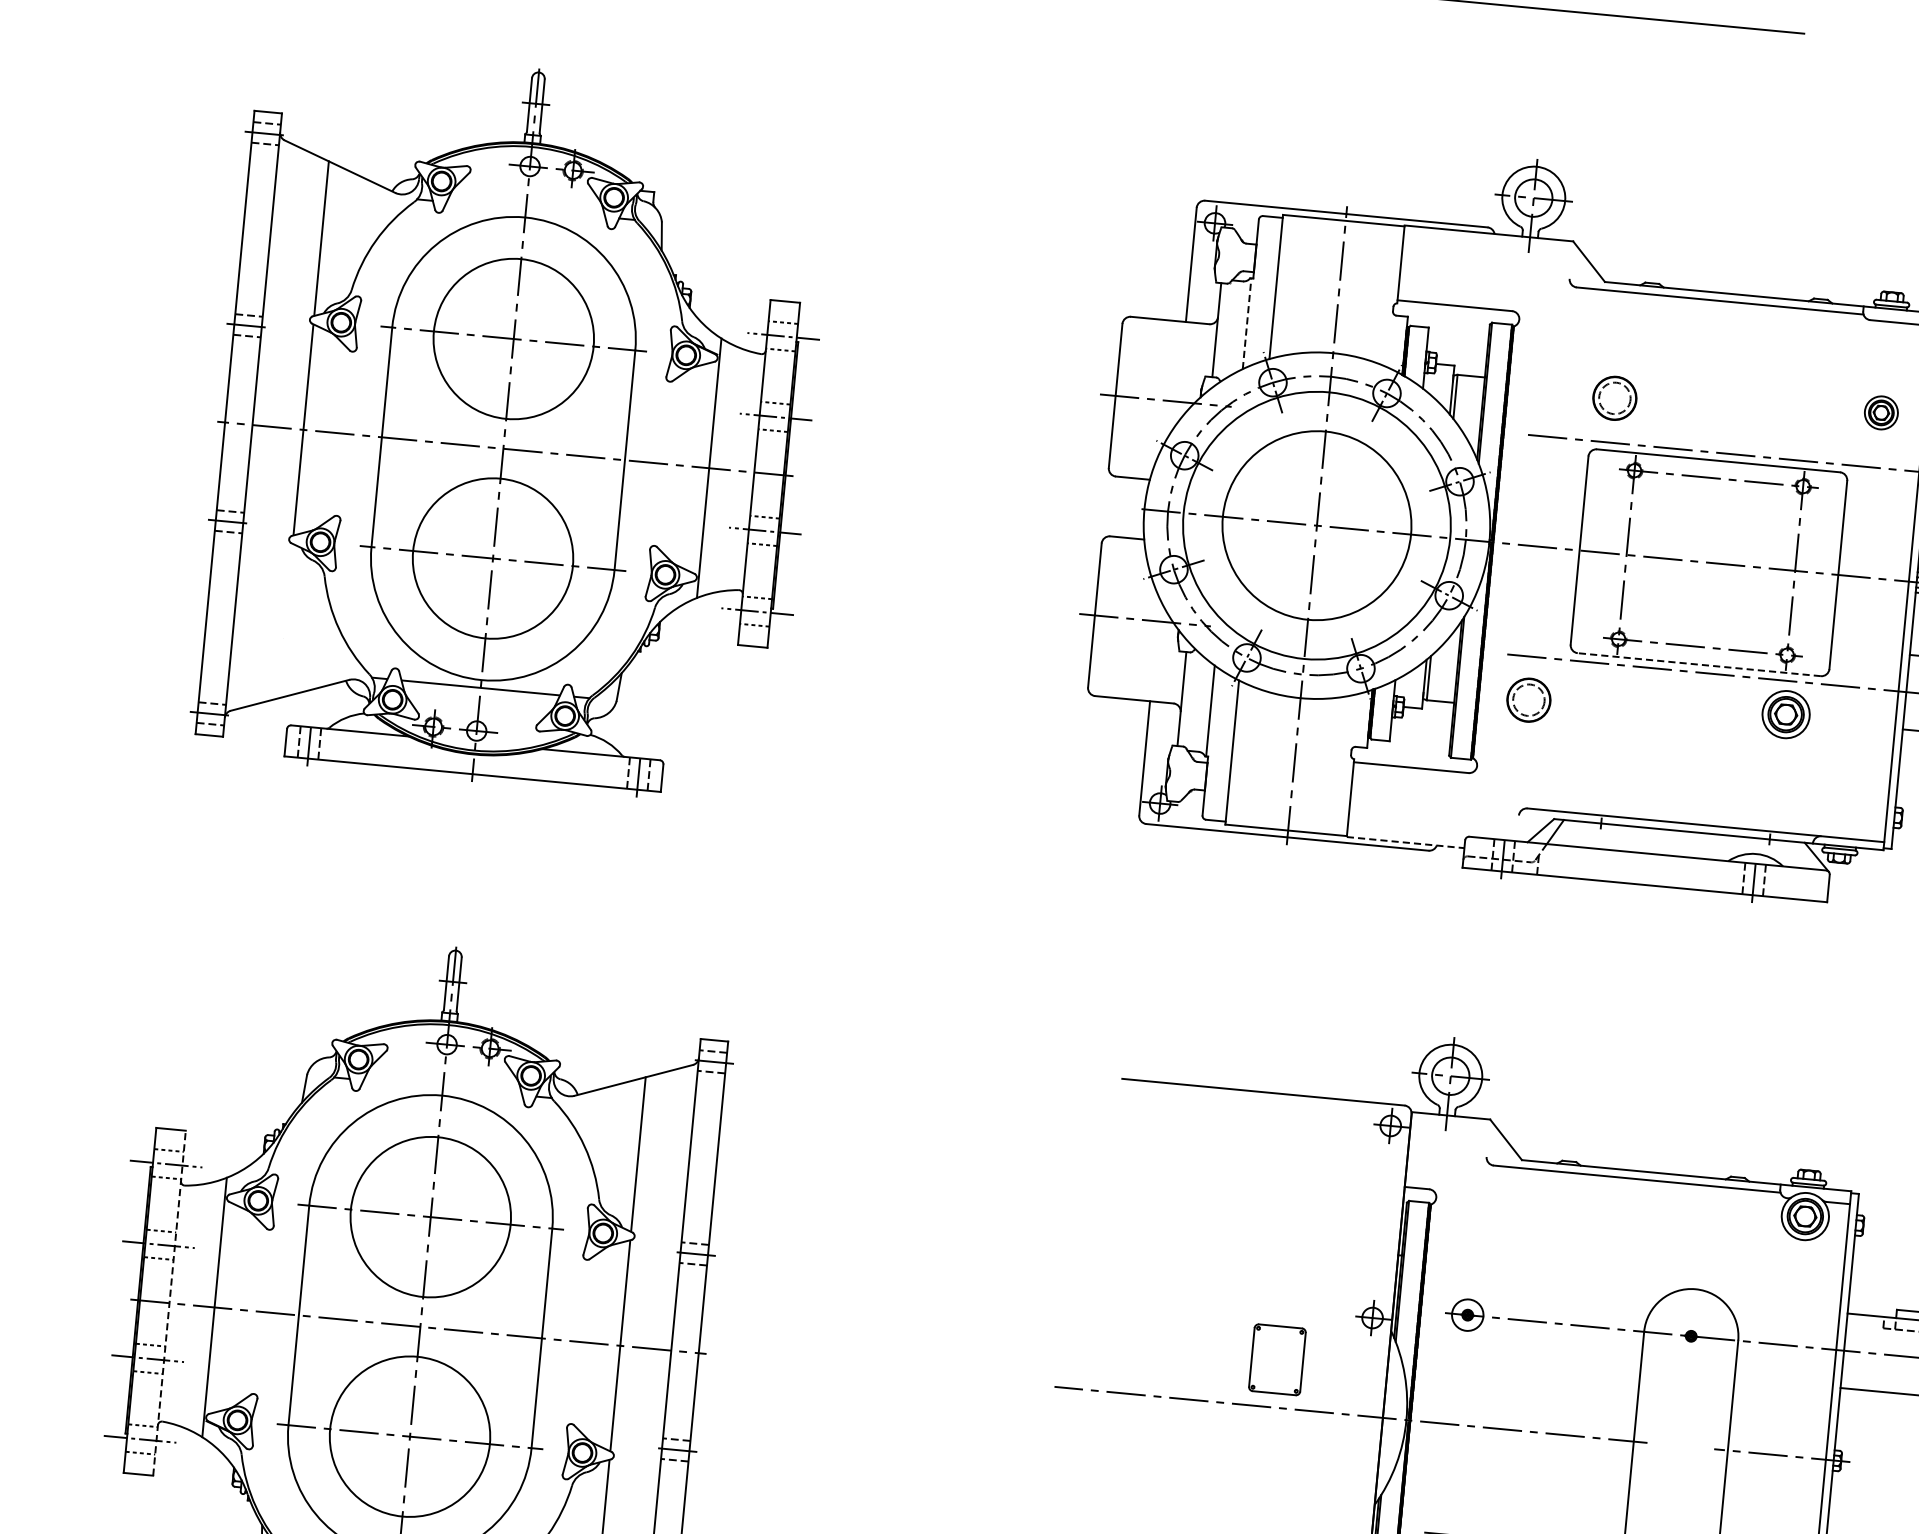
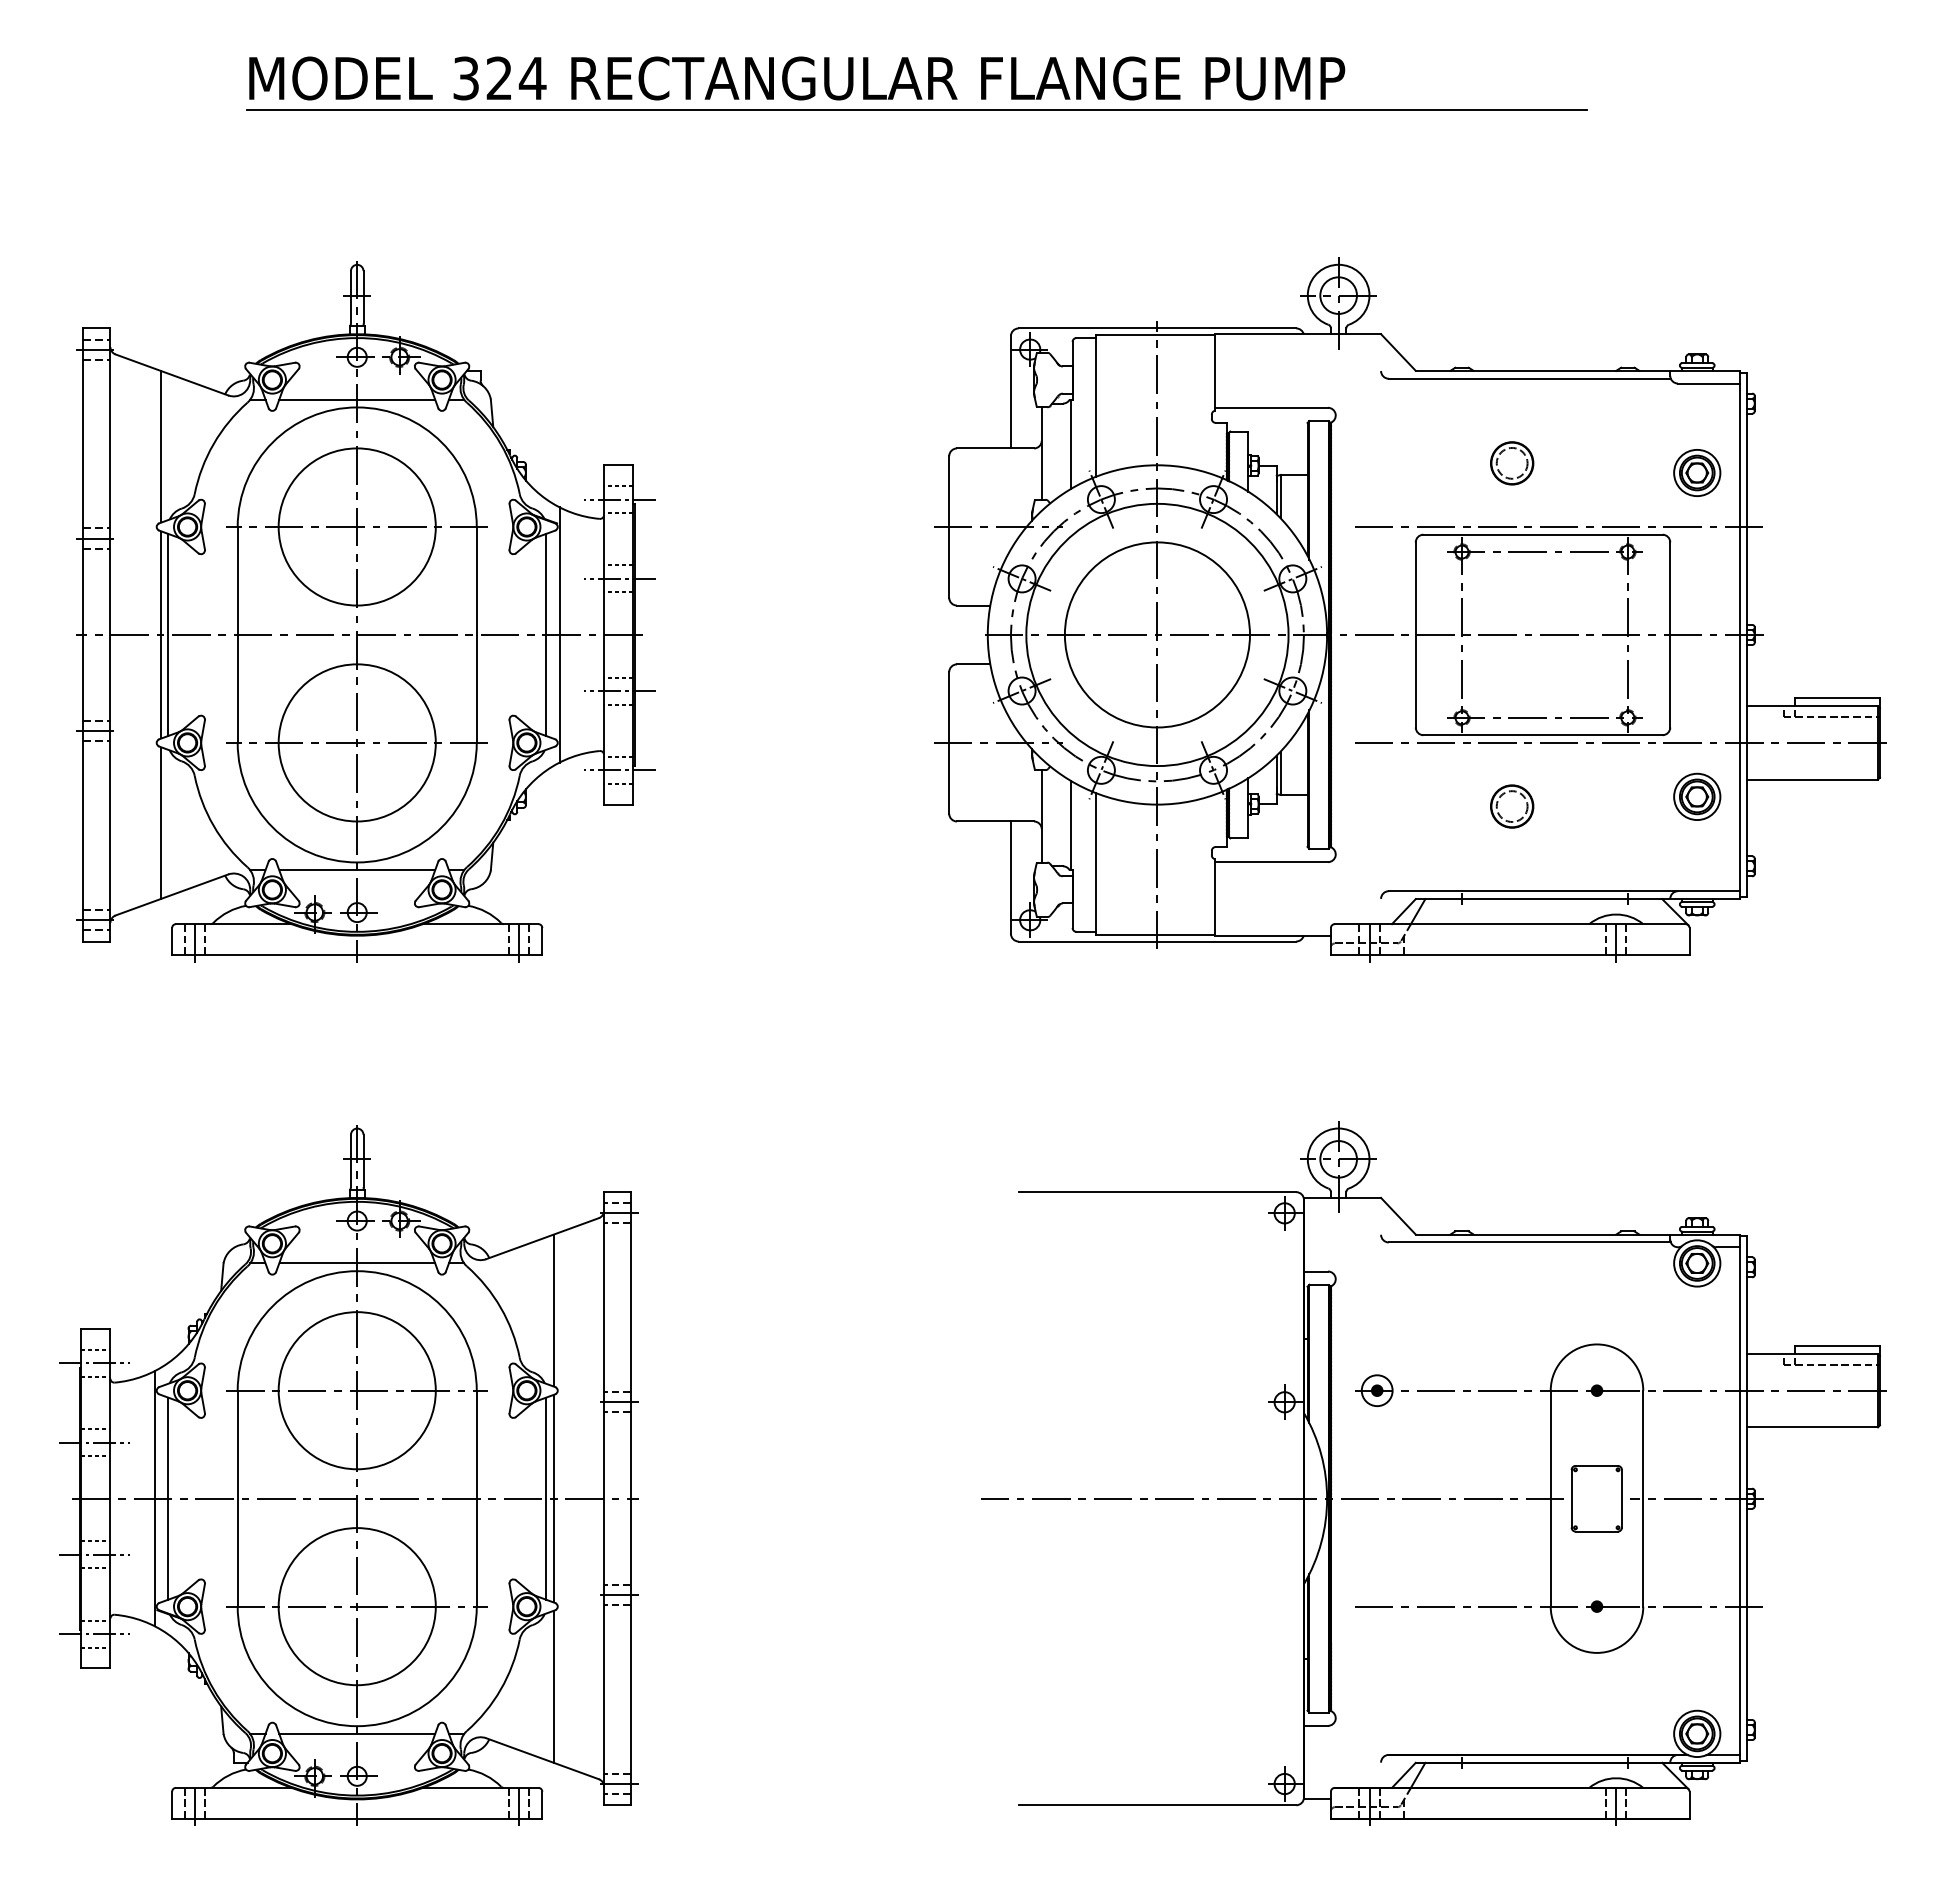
line: (526, 209) -> (357, 399), added
line: (1246, 323) -> (1070, 444), dashed -> solid
part: (1615, 398) -> (1512, 463), moved
part: (1881, 412) -> (1697, 472), size x1.43
line: (311, 430) -> (168, 634), added
line: (695, 466) -> (546, 634), added
line: (285, 621) -> (160, 823), added
line: (1699, 665) -> (1543, 735), dashed -> solid
part: (1529, 700) -> (1512, 806), moved
part: (1786, 714) -> (1697, 796), moved
line: (1406, 842) -> (1273, 935), dashed -> solid
line: (442, 1087) -> (356, 1263), added
line: (169, 1303) -> (110, 1498), dashed -> solid
line: (228, 1308) -> (168, 1498), added
line: (612, 1344) -> (546, 1498), added
part: (1277, 1359) -> (1596, 1498), moved

